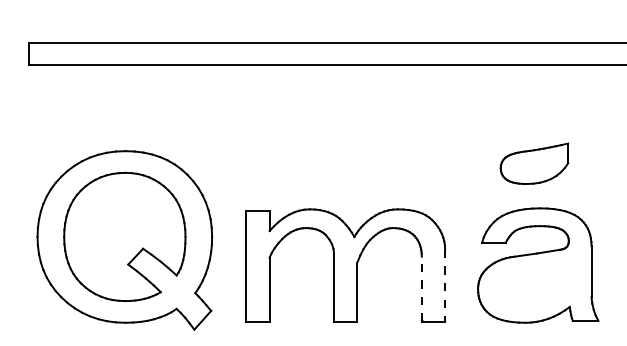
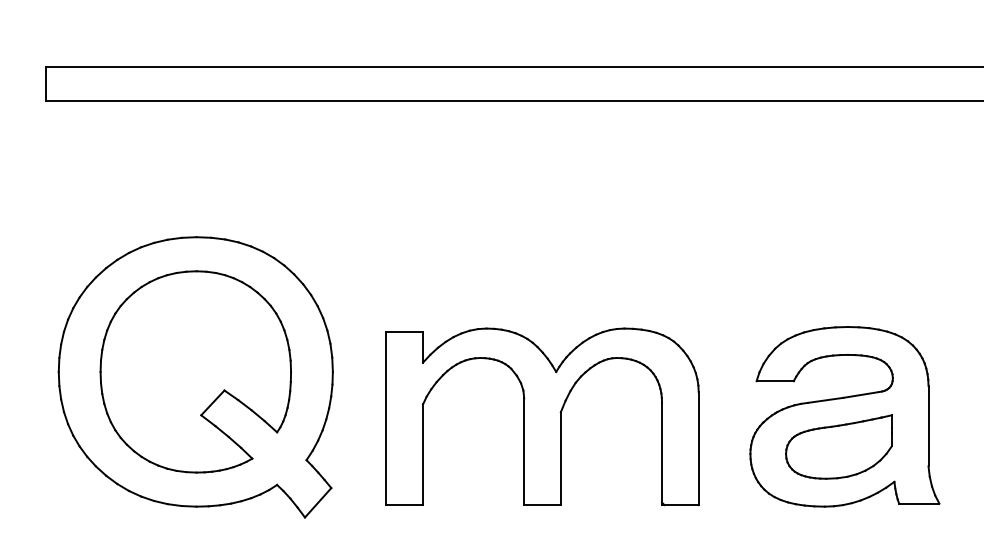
part: (534, 163) -> (838, 446), moved
line: (445, 286) -> (699, 449), dashed -> solid
line: (421, 289) -> (661, 454), dashed -> solid

